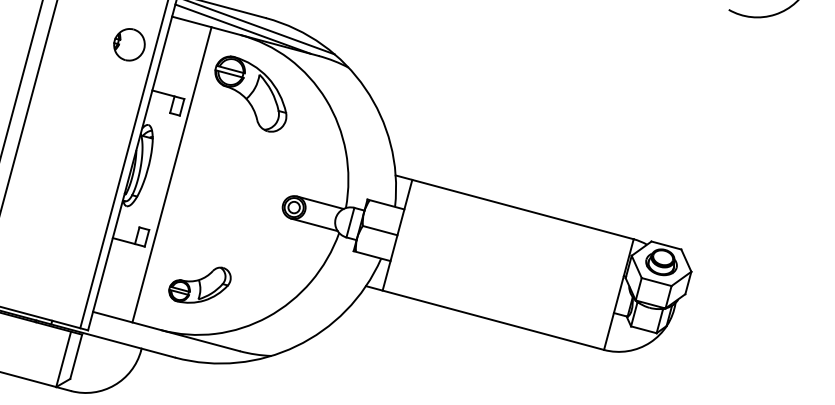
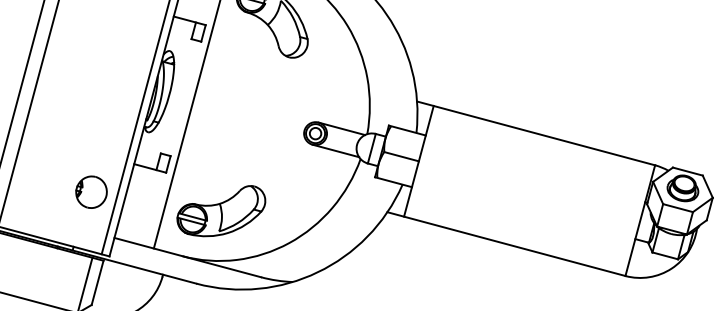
part: (69, 265) -> (90, 191), added
part: (199, 285) -> (220, 211), size x1.43

